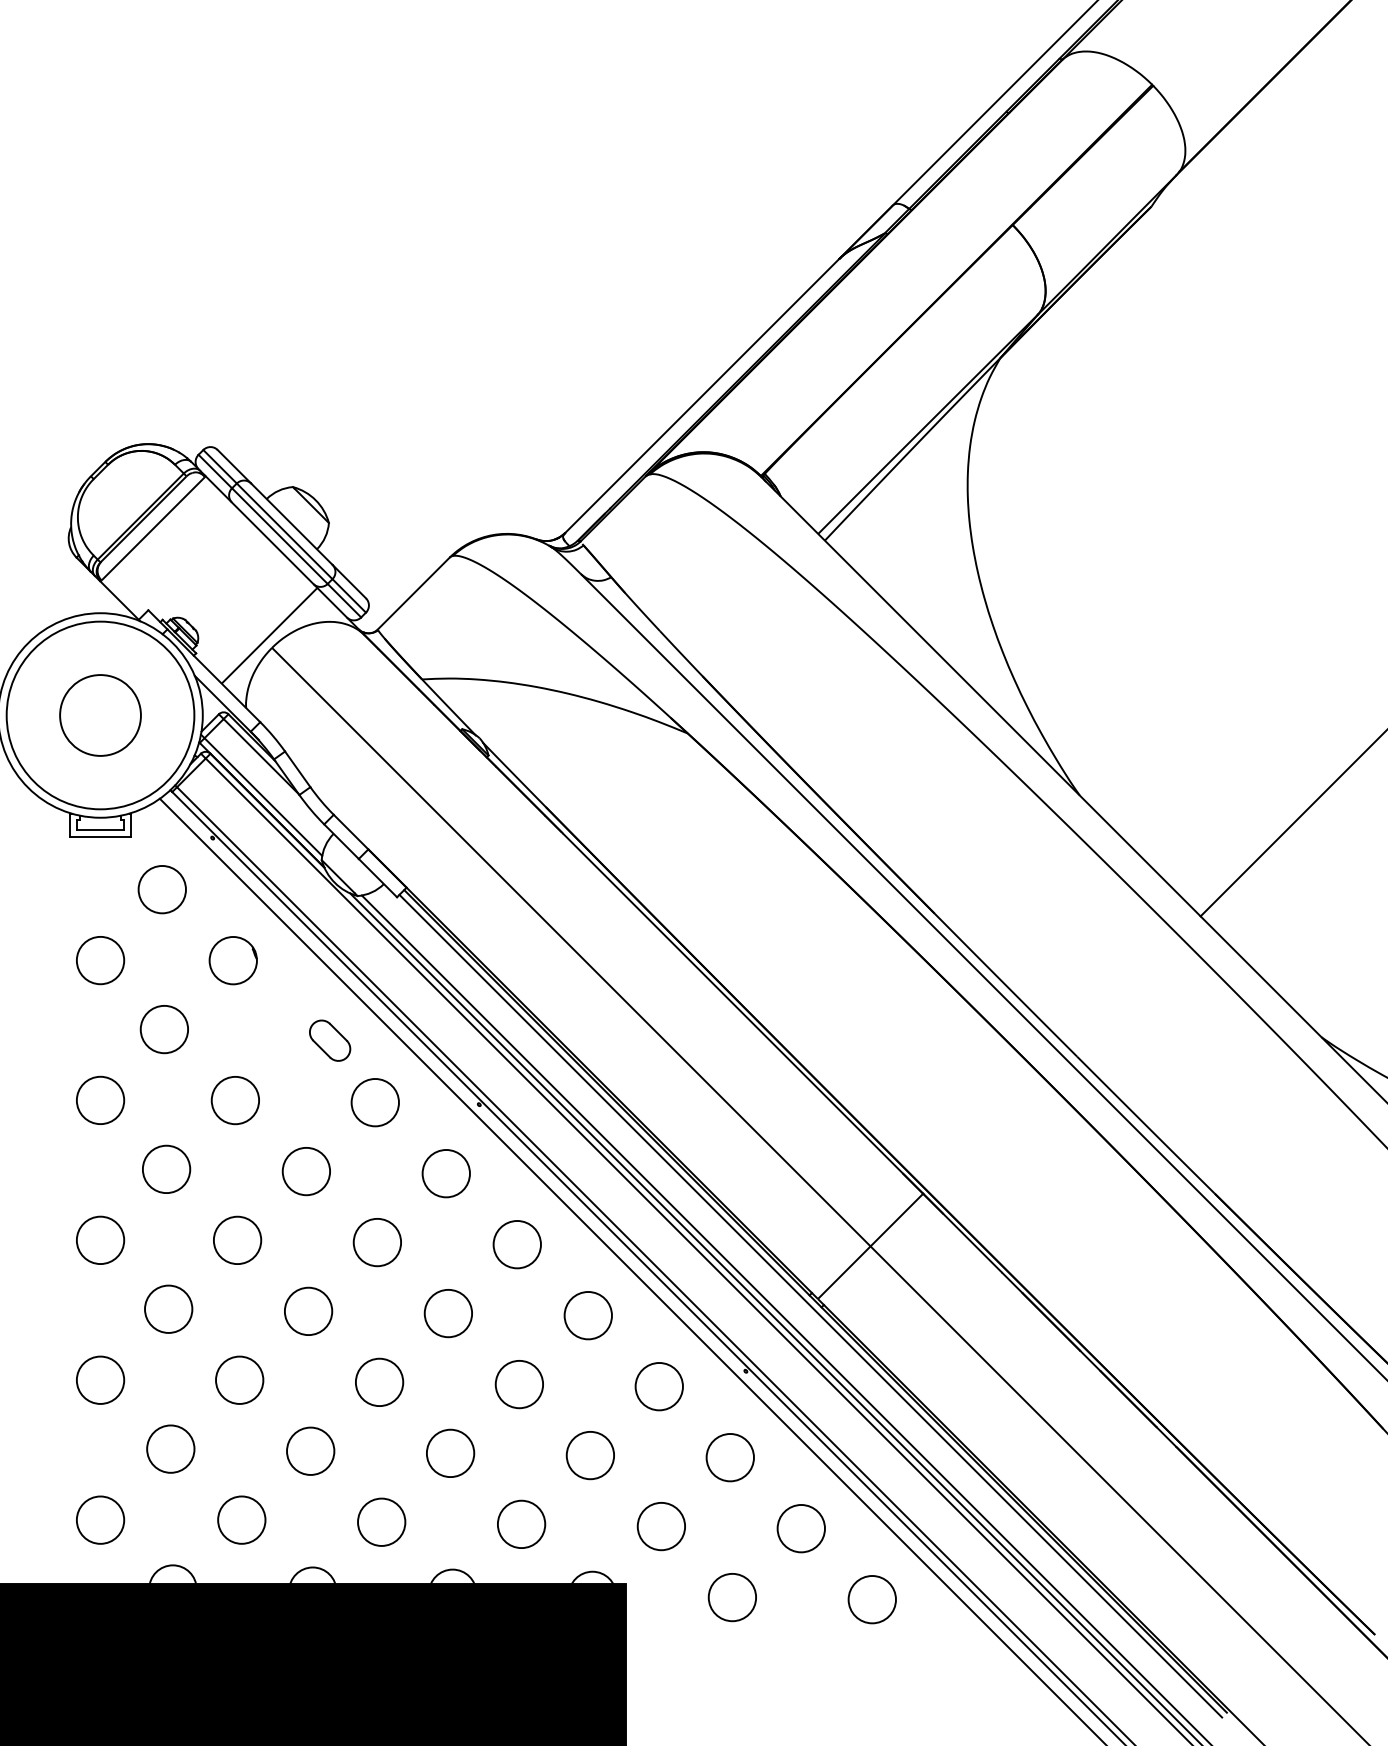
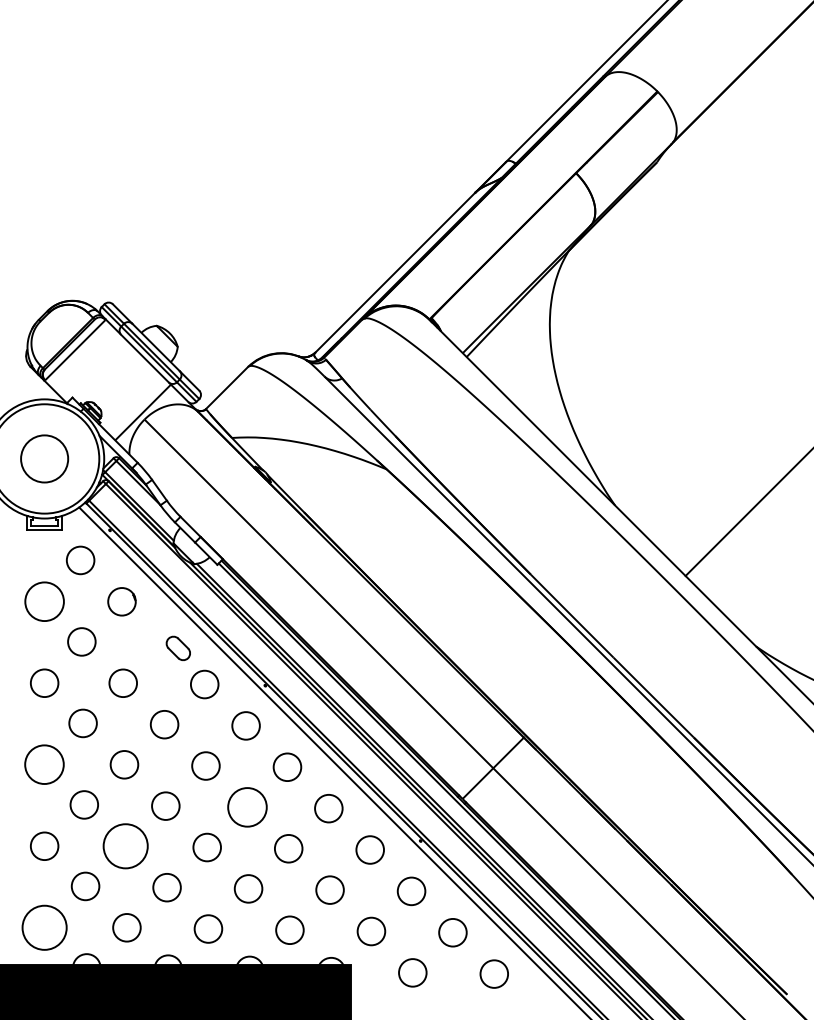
circle: (100, 960) -> (44, 601), size x1.4
circle: (100, 1239) -> (44, 764), size x1.4
circle: (446, 1313) -> (246, 807), size x1.4
circle: (239, 1380) -> (125, 846), size x1.6
circle: (100, 1519) -> (44, 927), size x1.6

